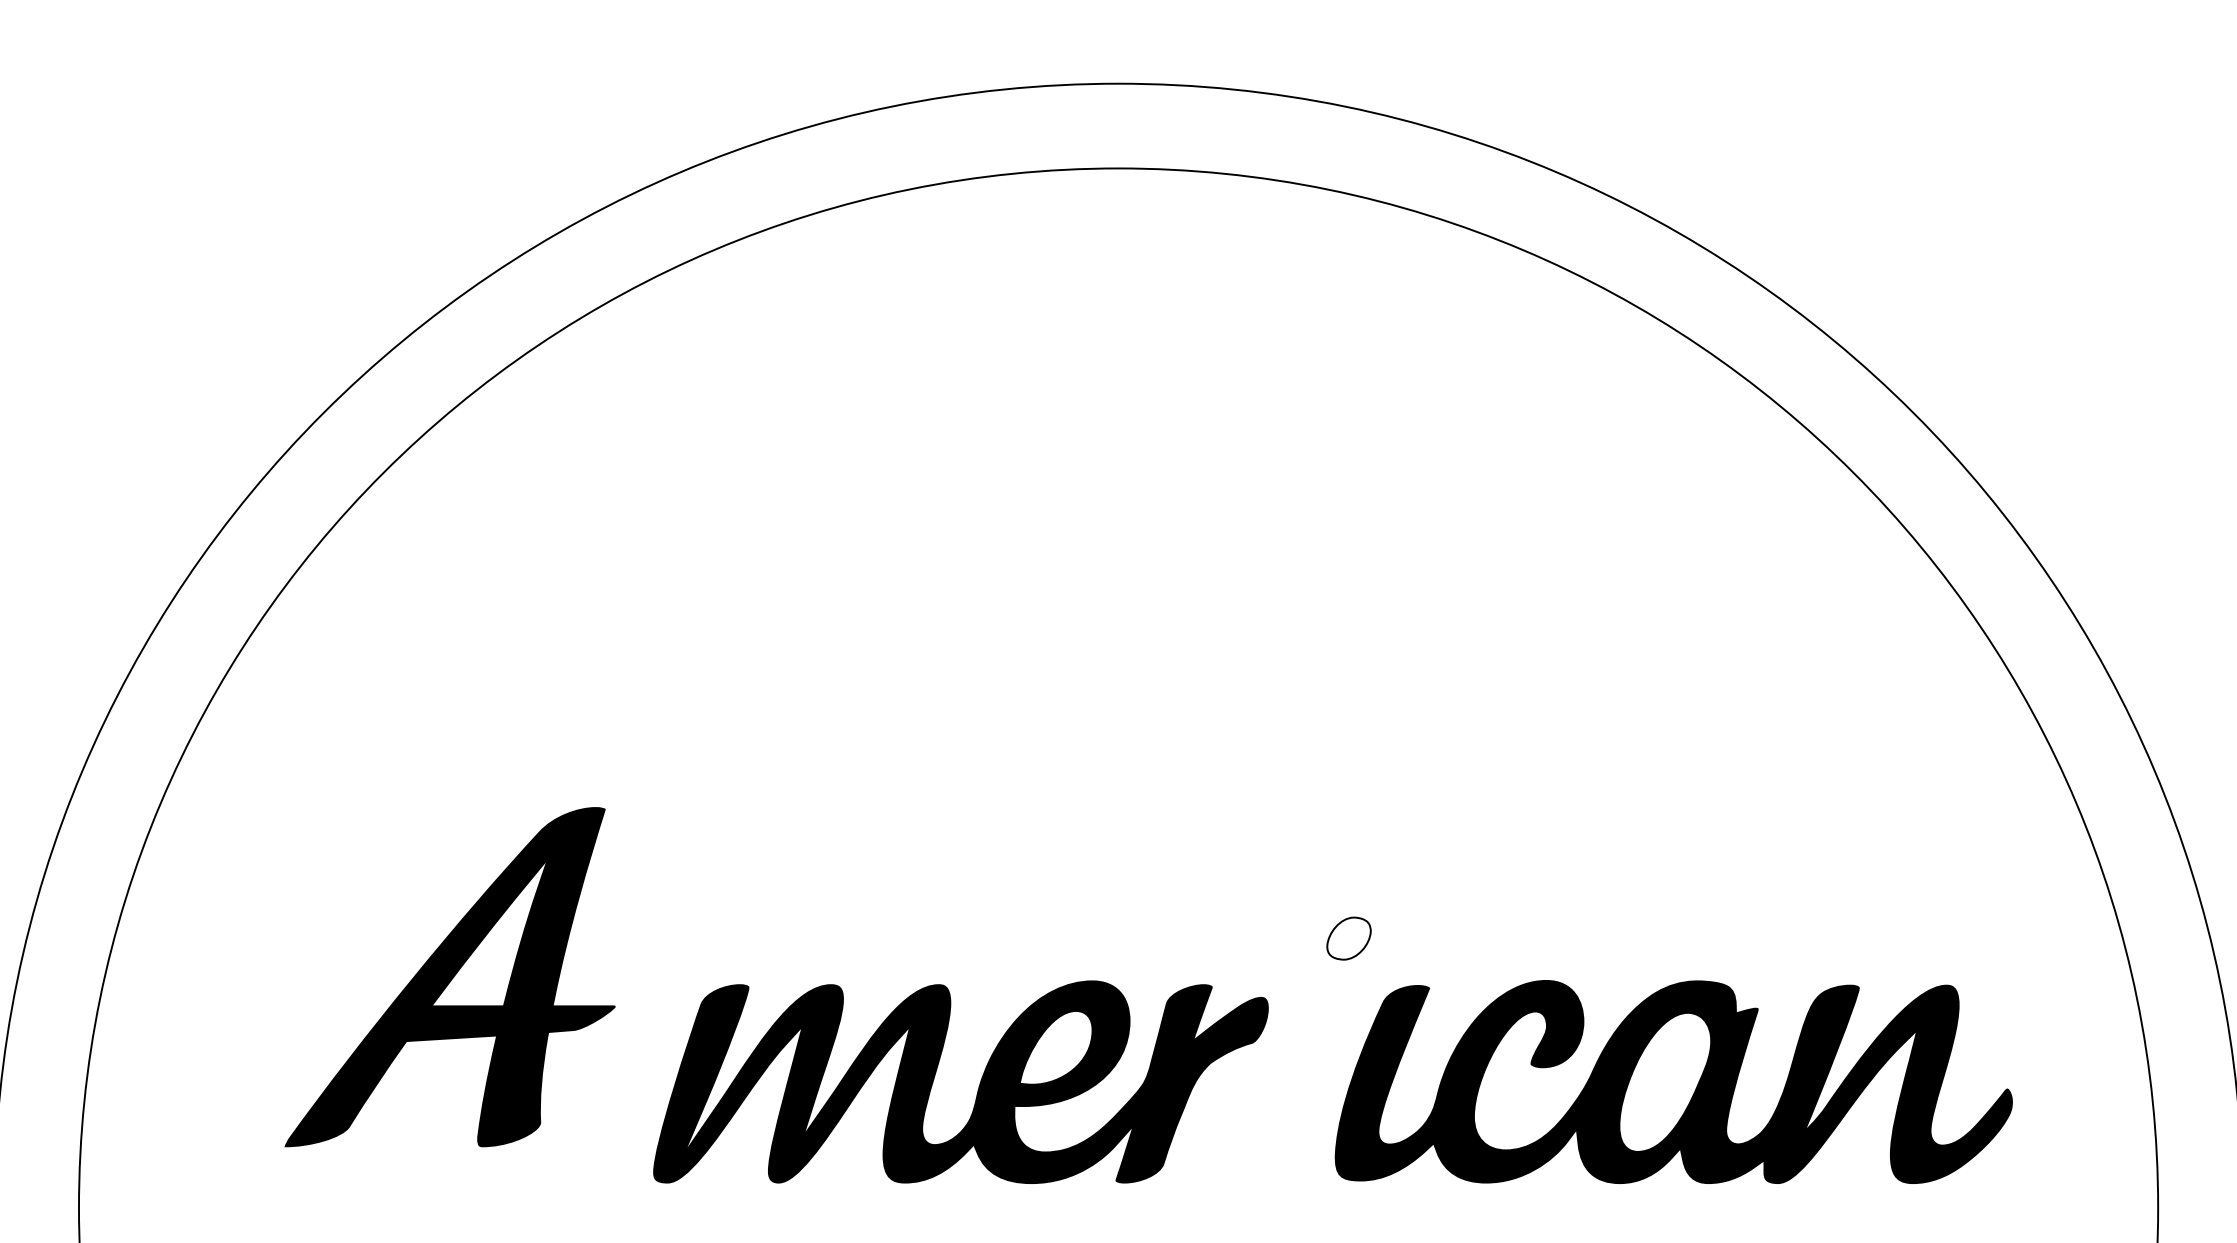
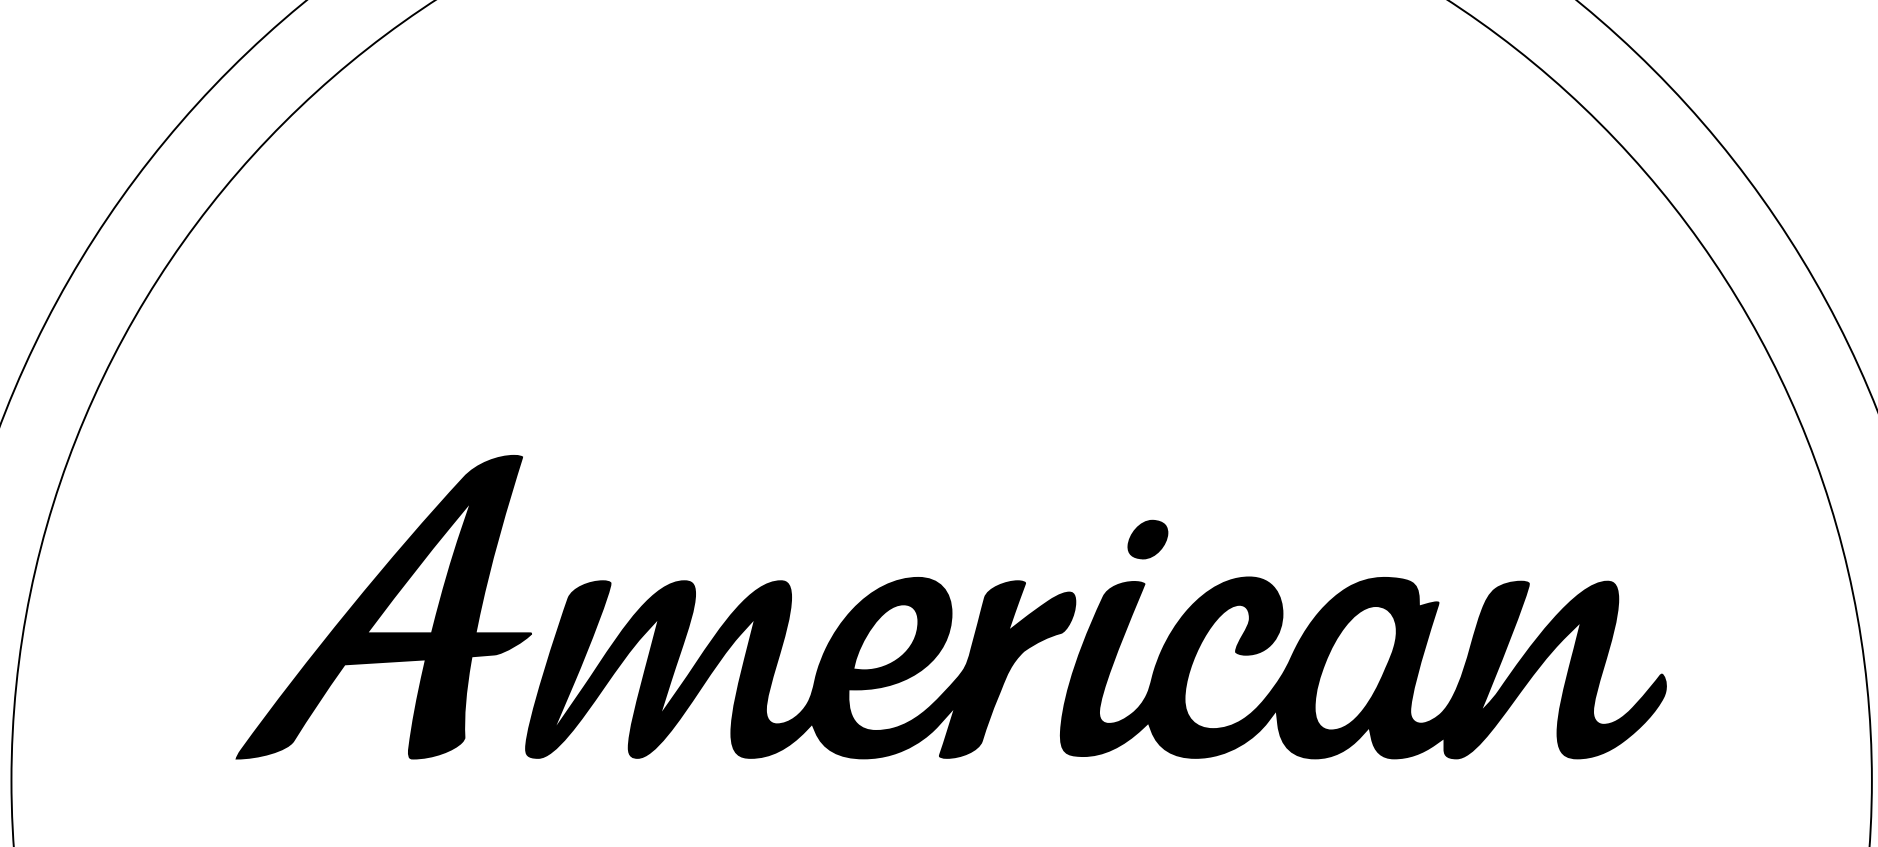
fill: (1348, 938) -> (1147, 539), added
part: (449, 977) -> (383, 607), moved
part: (1673, 1081) -> (1363, 667), moved

